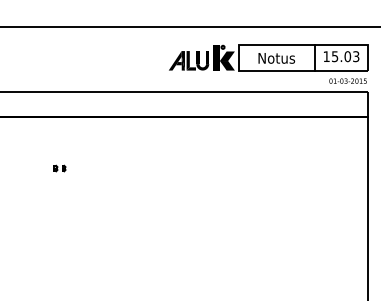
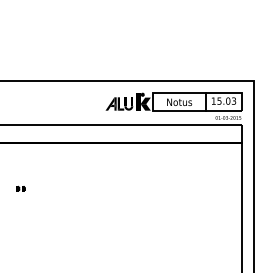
part: (59, 168) -> (20, 188), moved

